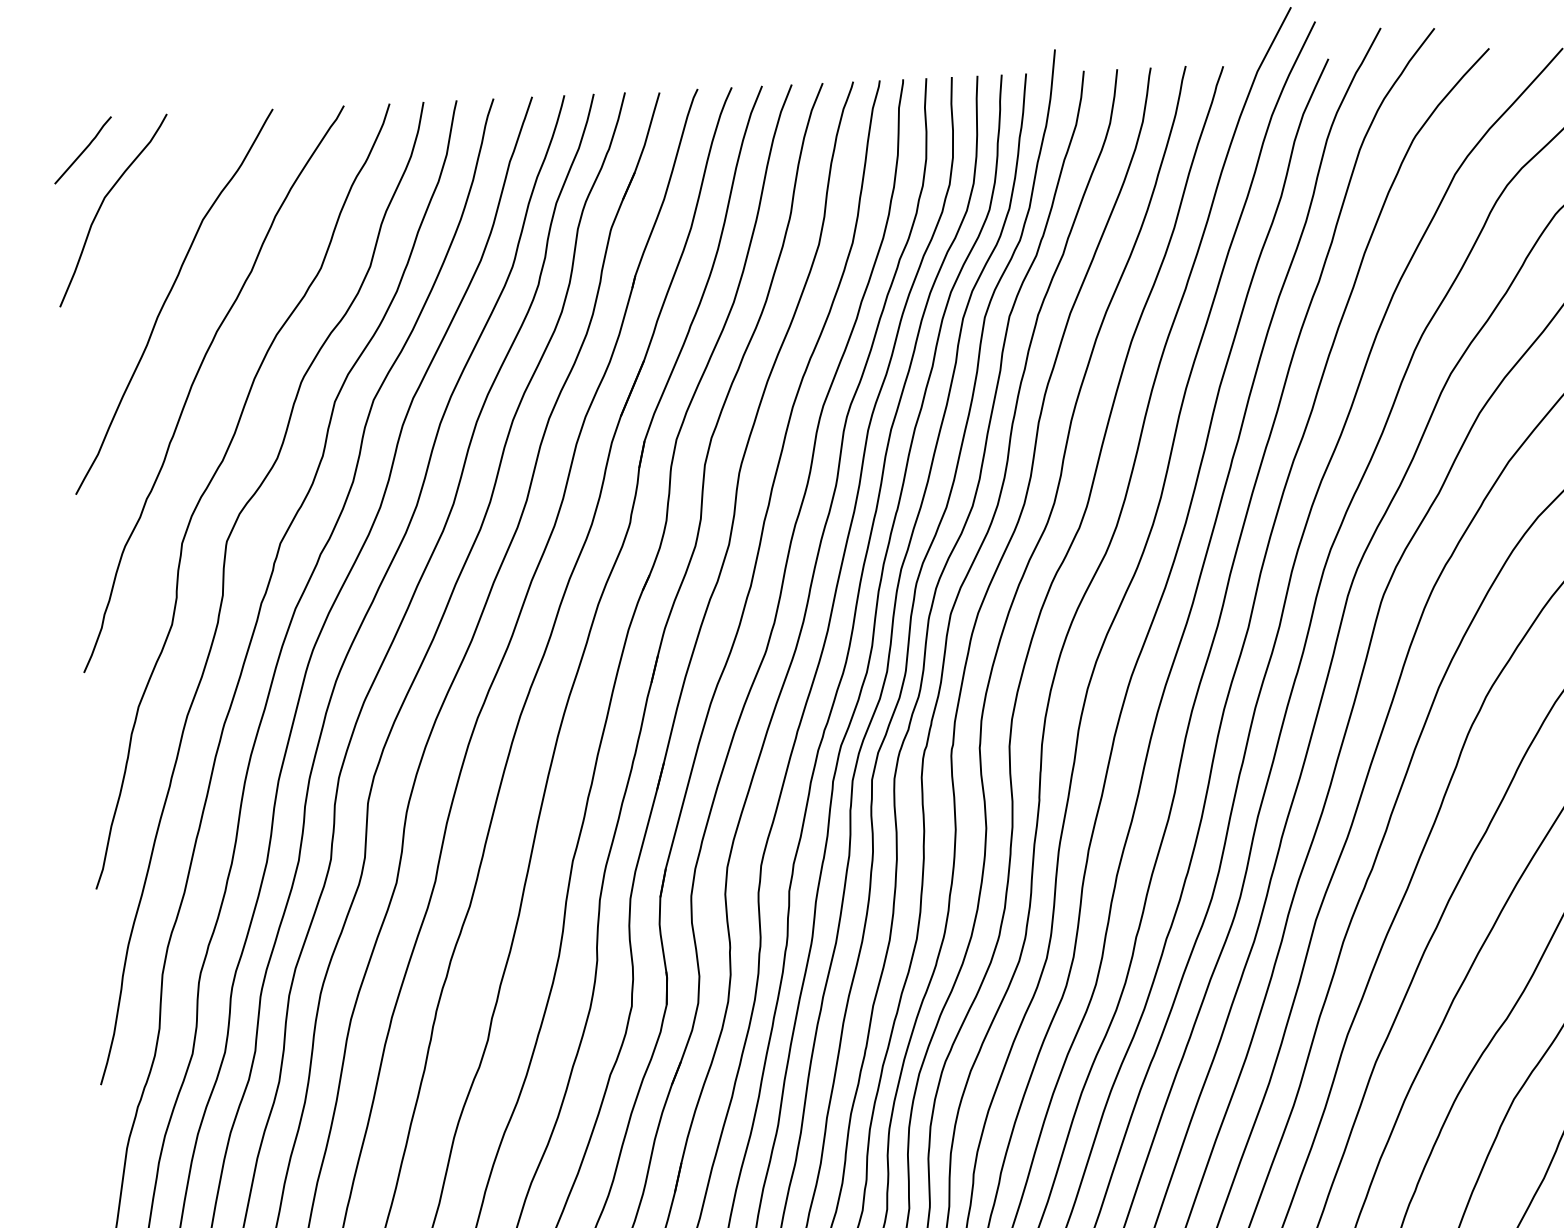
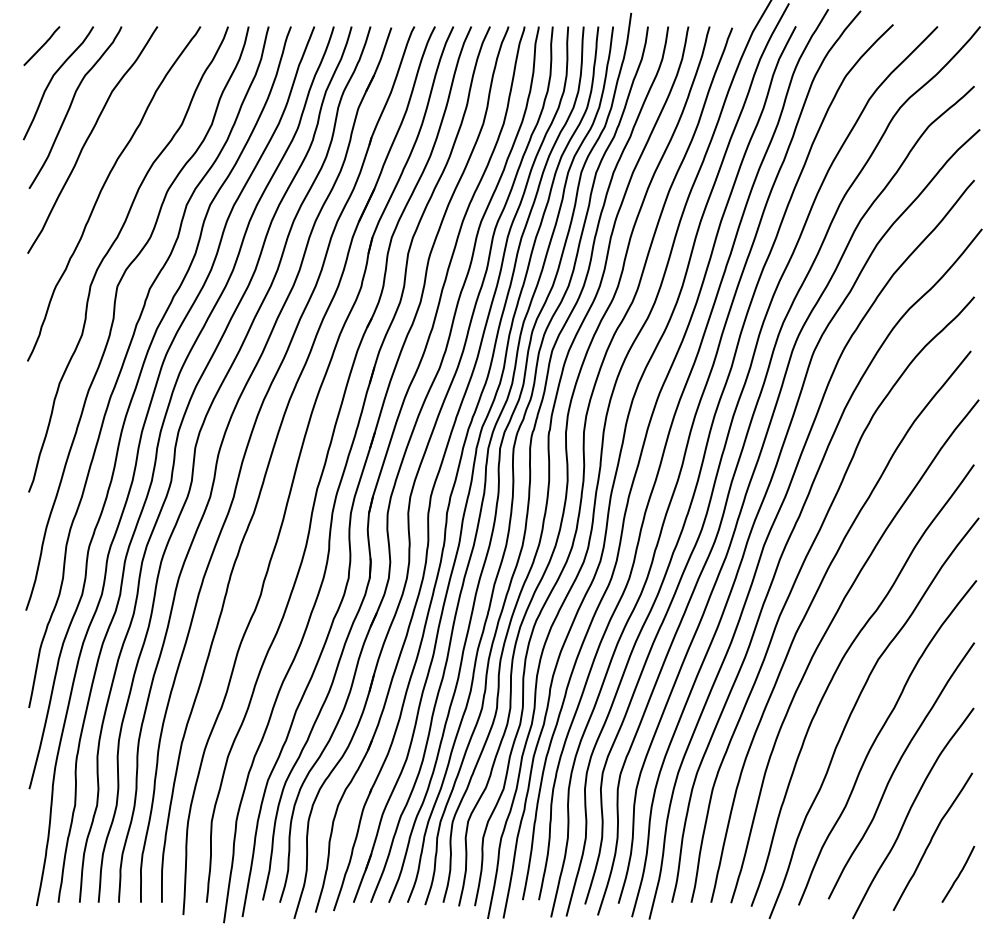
curve: (136, 247) -> (71, 106), added

